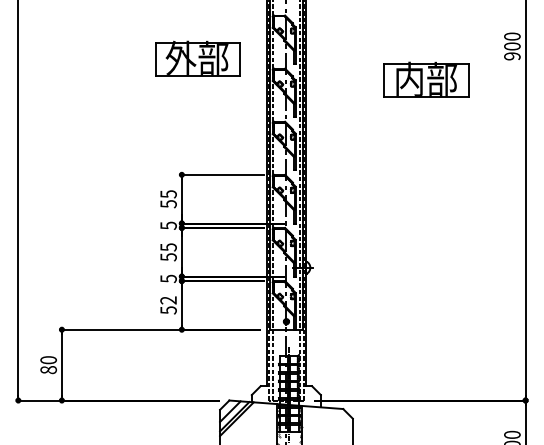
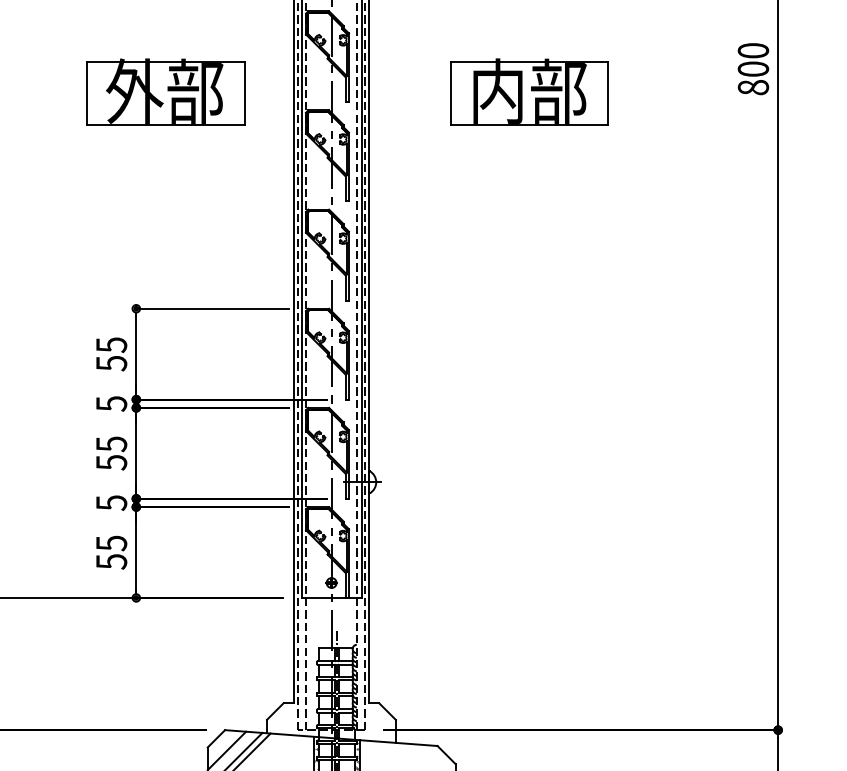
text: (512, 56) -> (753, 87), 900 -> 800
part: (426, 79) -> (529, 91), moved
text: (168, 300) -> (111, 543), 52 -> 55

